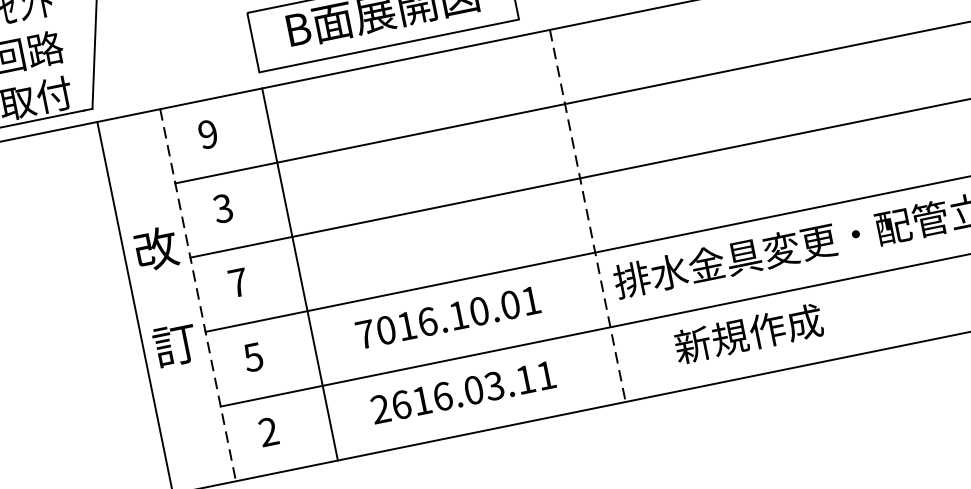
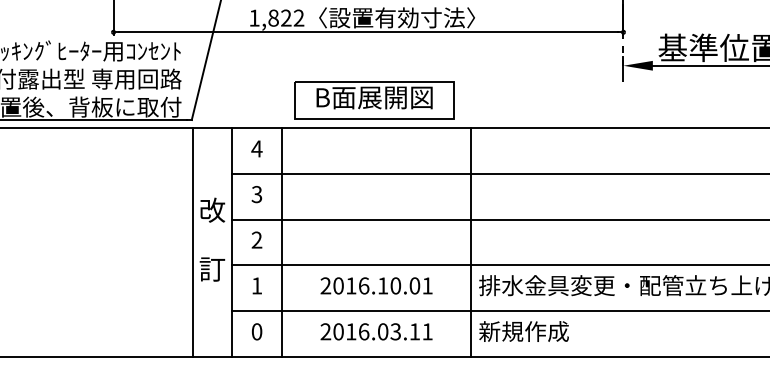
text: (207, 133) -> (256, 148), 9 -> 4
line: (588, 217) -> (471, 243), dashed -> solid
line: (300, 274) -> (282, 242), moved
text: (237, 281) -> (256, 239), 7 -> 2
line: (197, 296) -> (231, 243), dashed -> solid
text: (364, 333) -> (325, 285), 7016.10.01 -> 2016.10.01
text: (747, 333) -> (523, 331), moved
text: (252, 356) -> (256, 285), 5 -> 1
text: (401, 404) -> (338, 331), 2616.03.11 -> 2016.03.11
text: (267, 431) -> (256, 331), 2 -> 0

